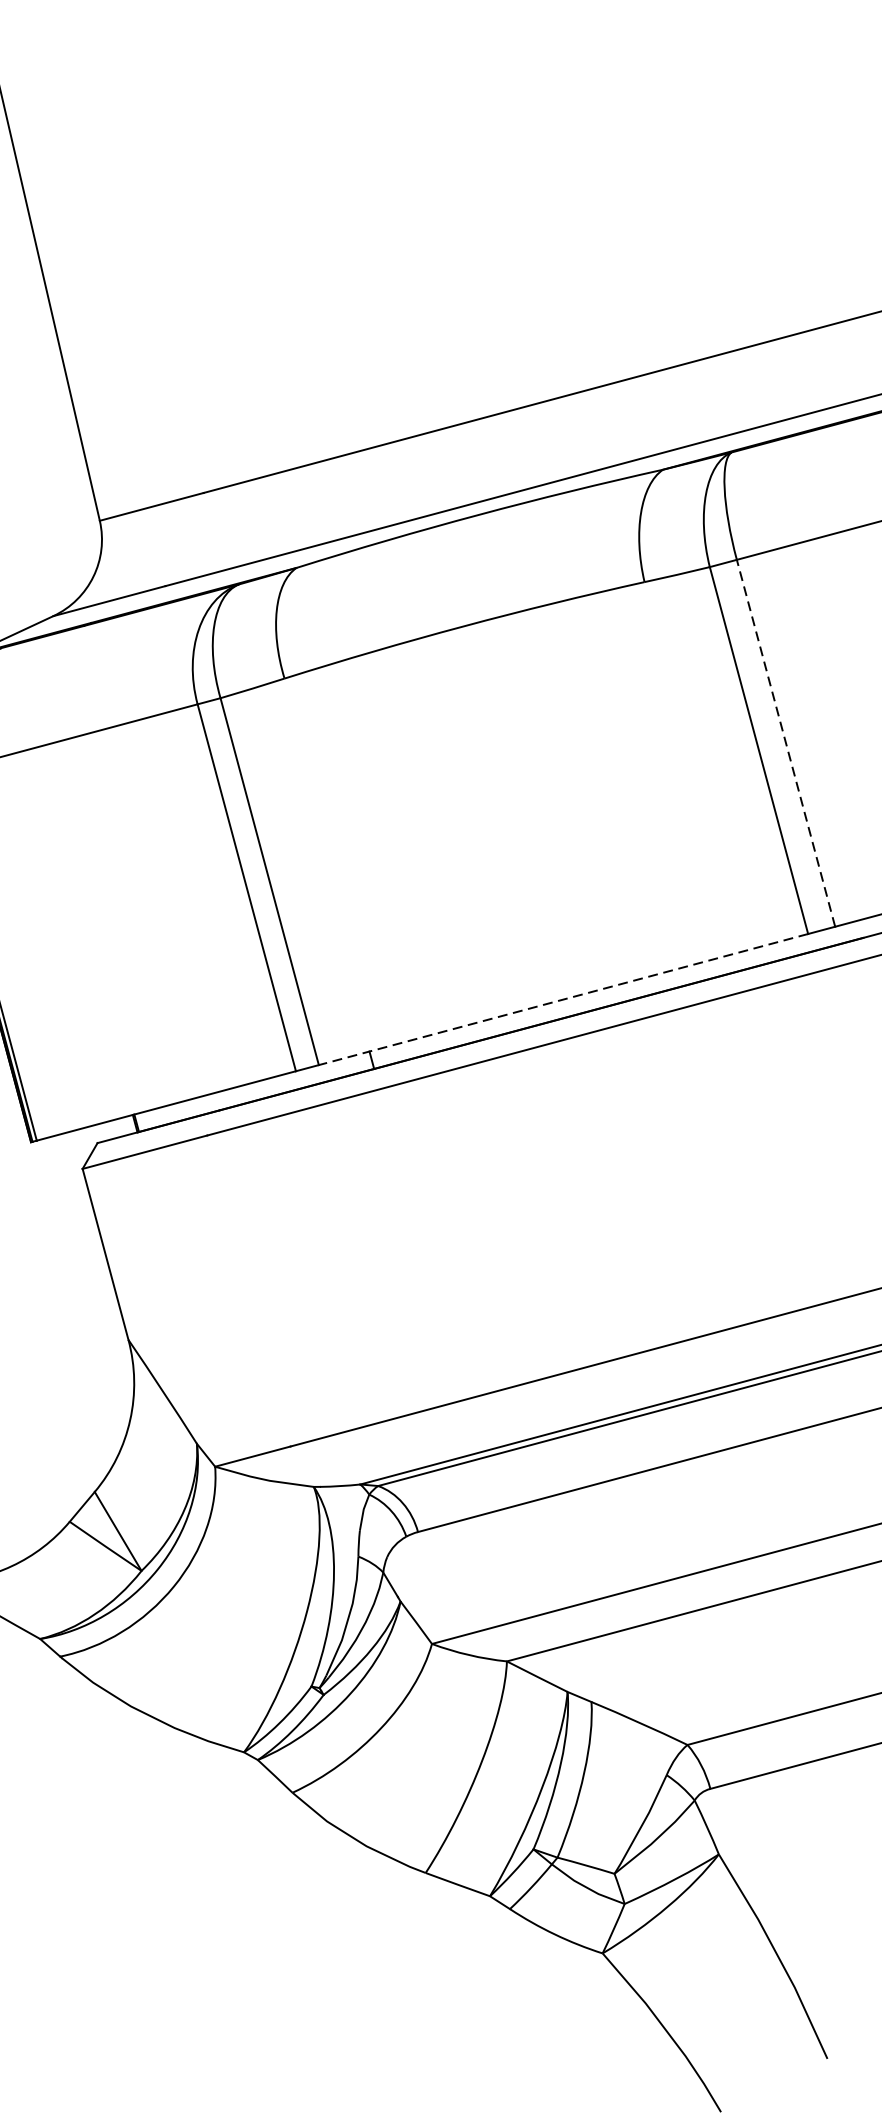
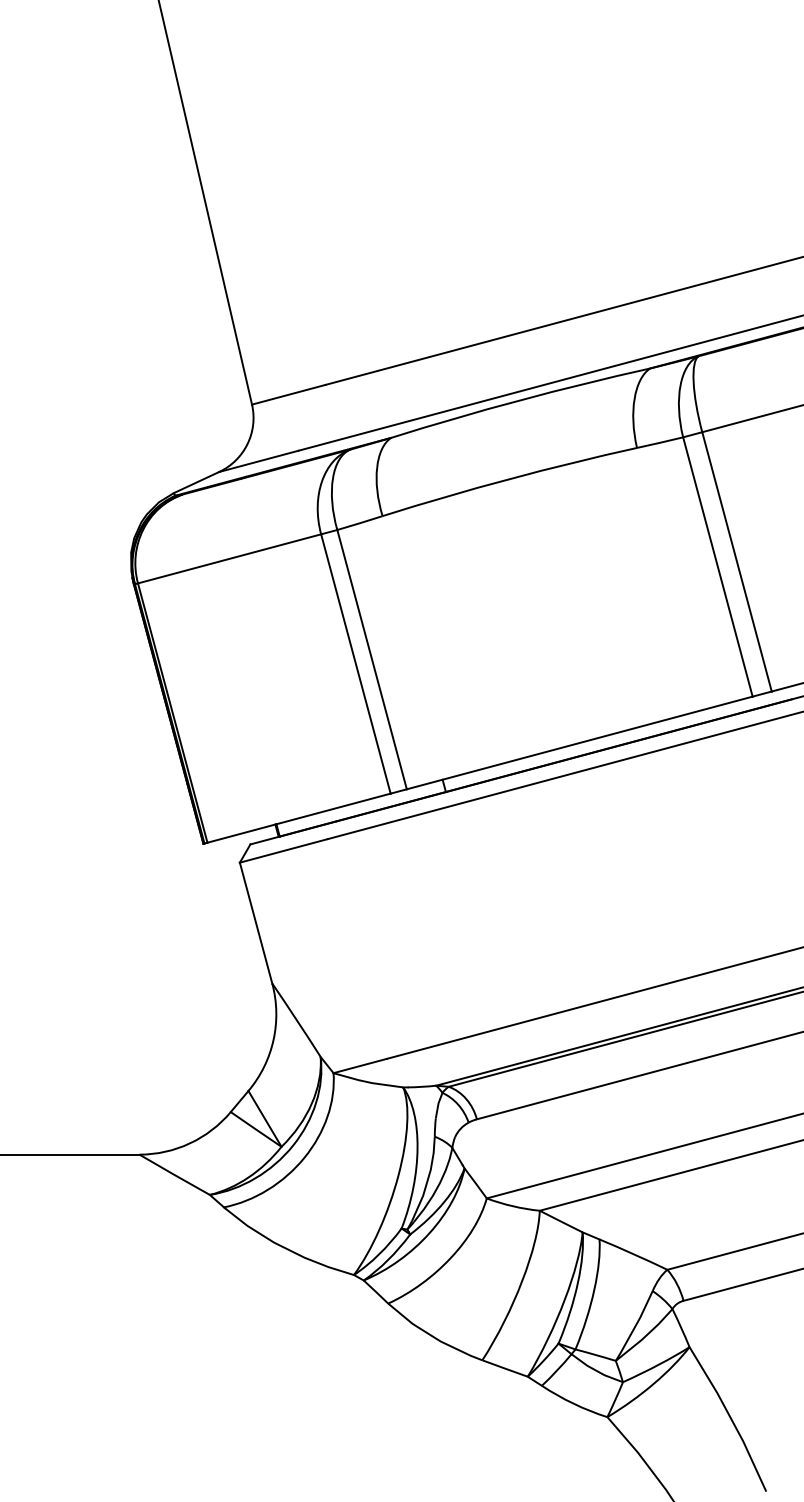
line: (785, 742) -> (736, 561), dashed -> solid
line: (563, 1000) -> (579, 743), dashed -> solid

